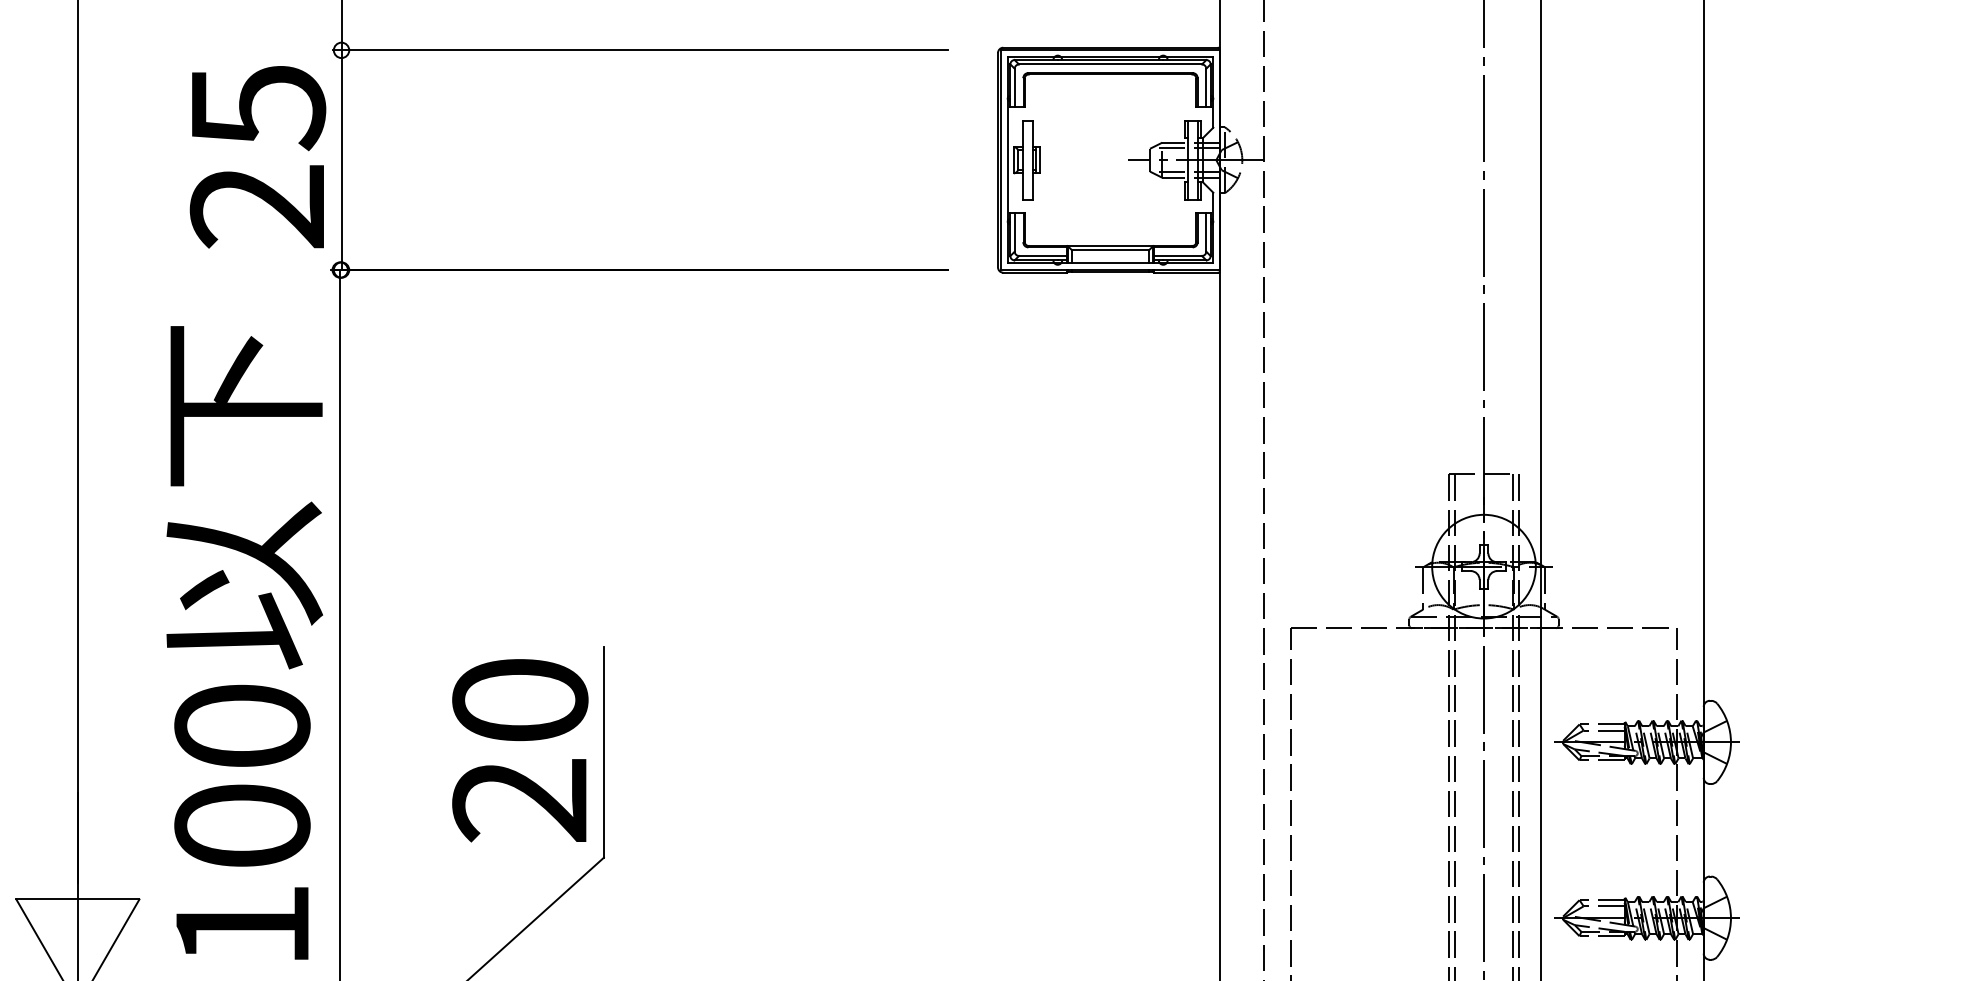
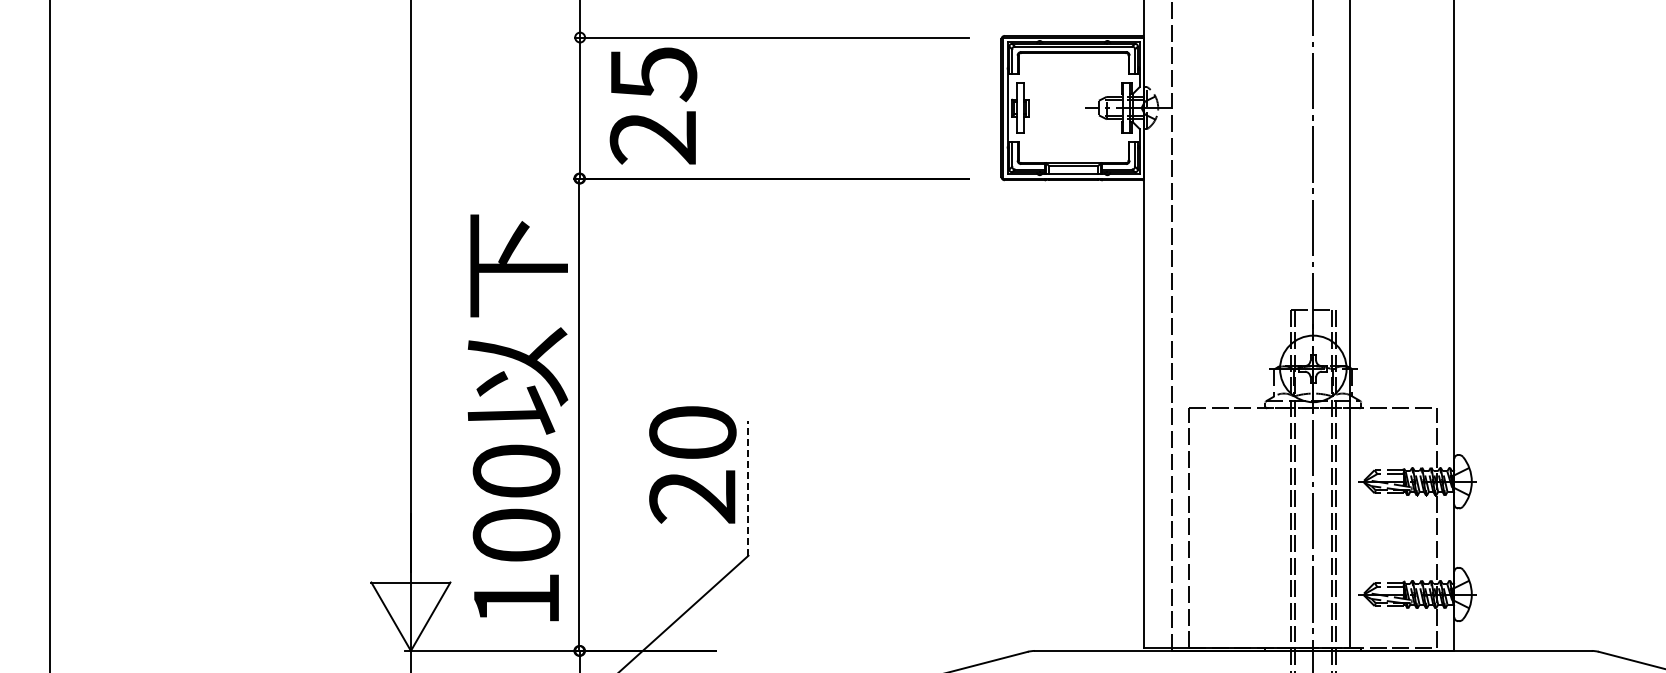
text: (257, 156) -> (653, 105), moved
text: (519, 749) -> (692, 464), moved
line: (603, 752) -> (748, 488), solid -> dashed

